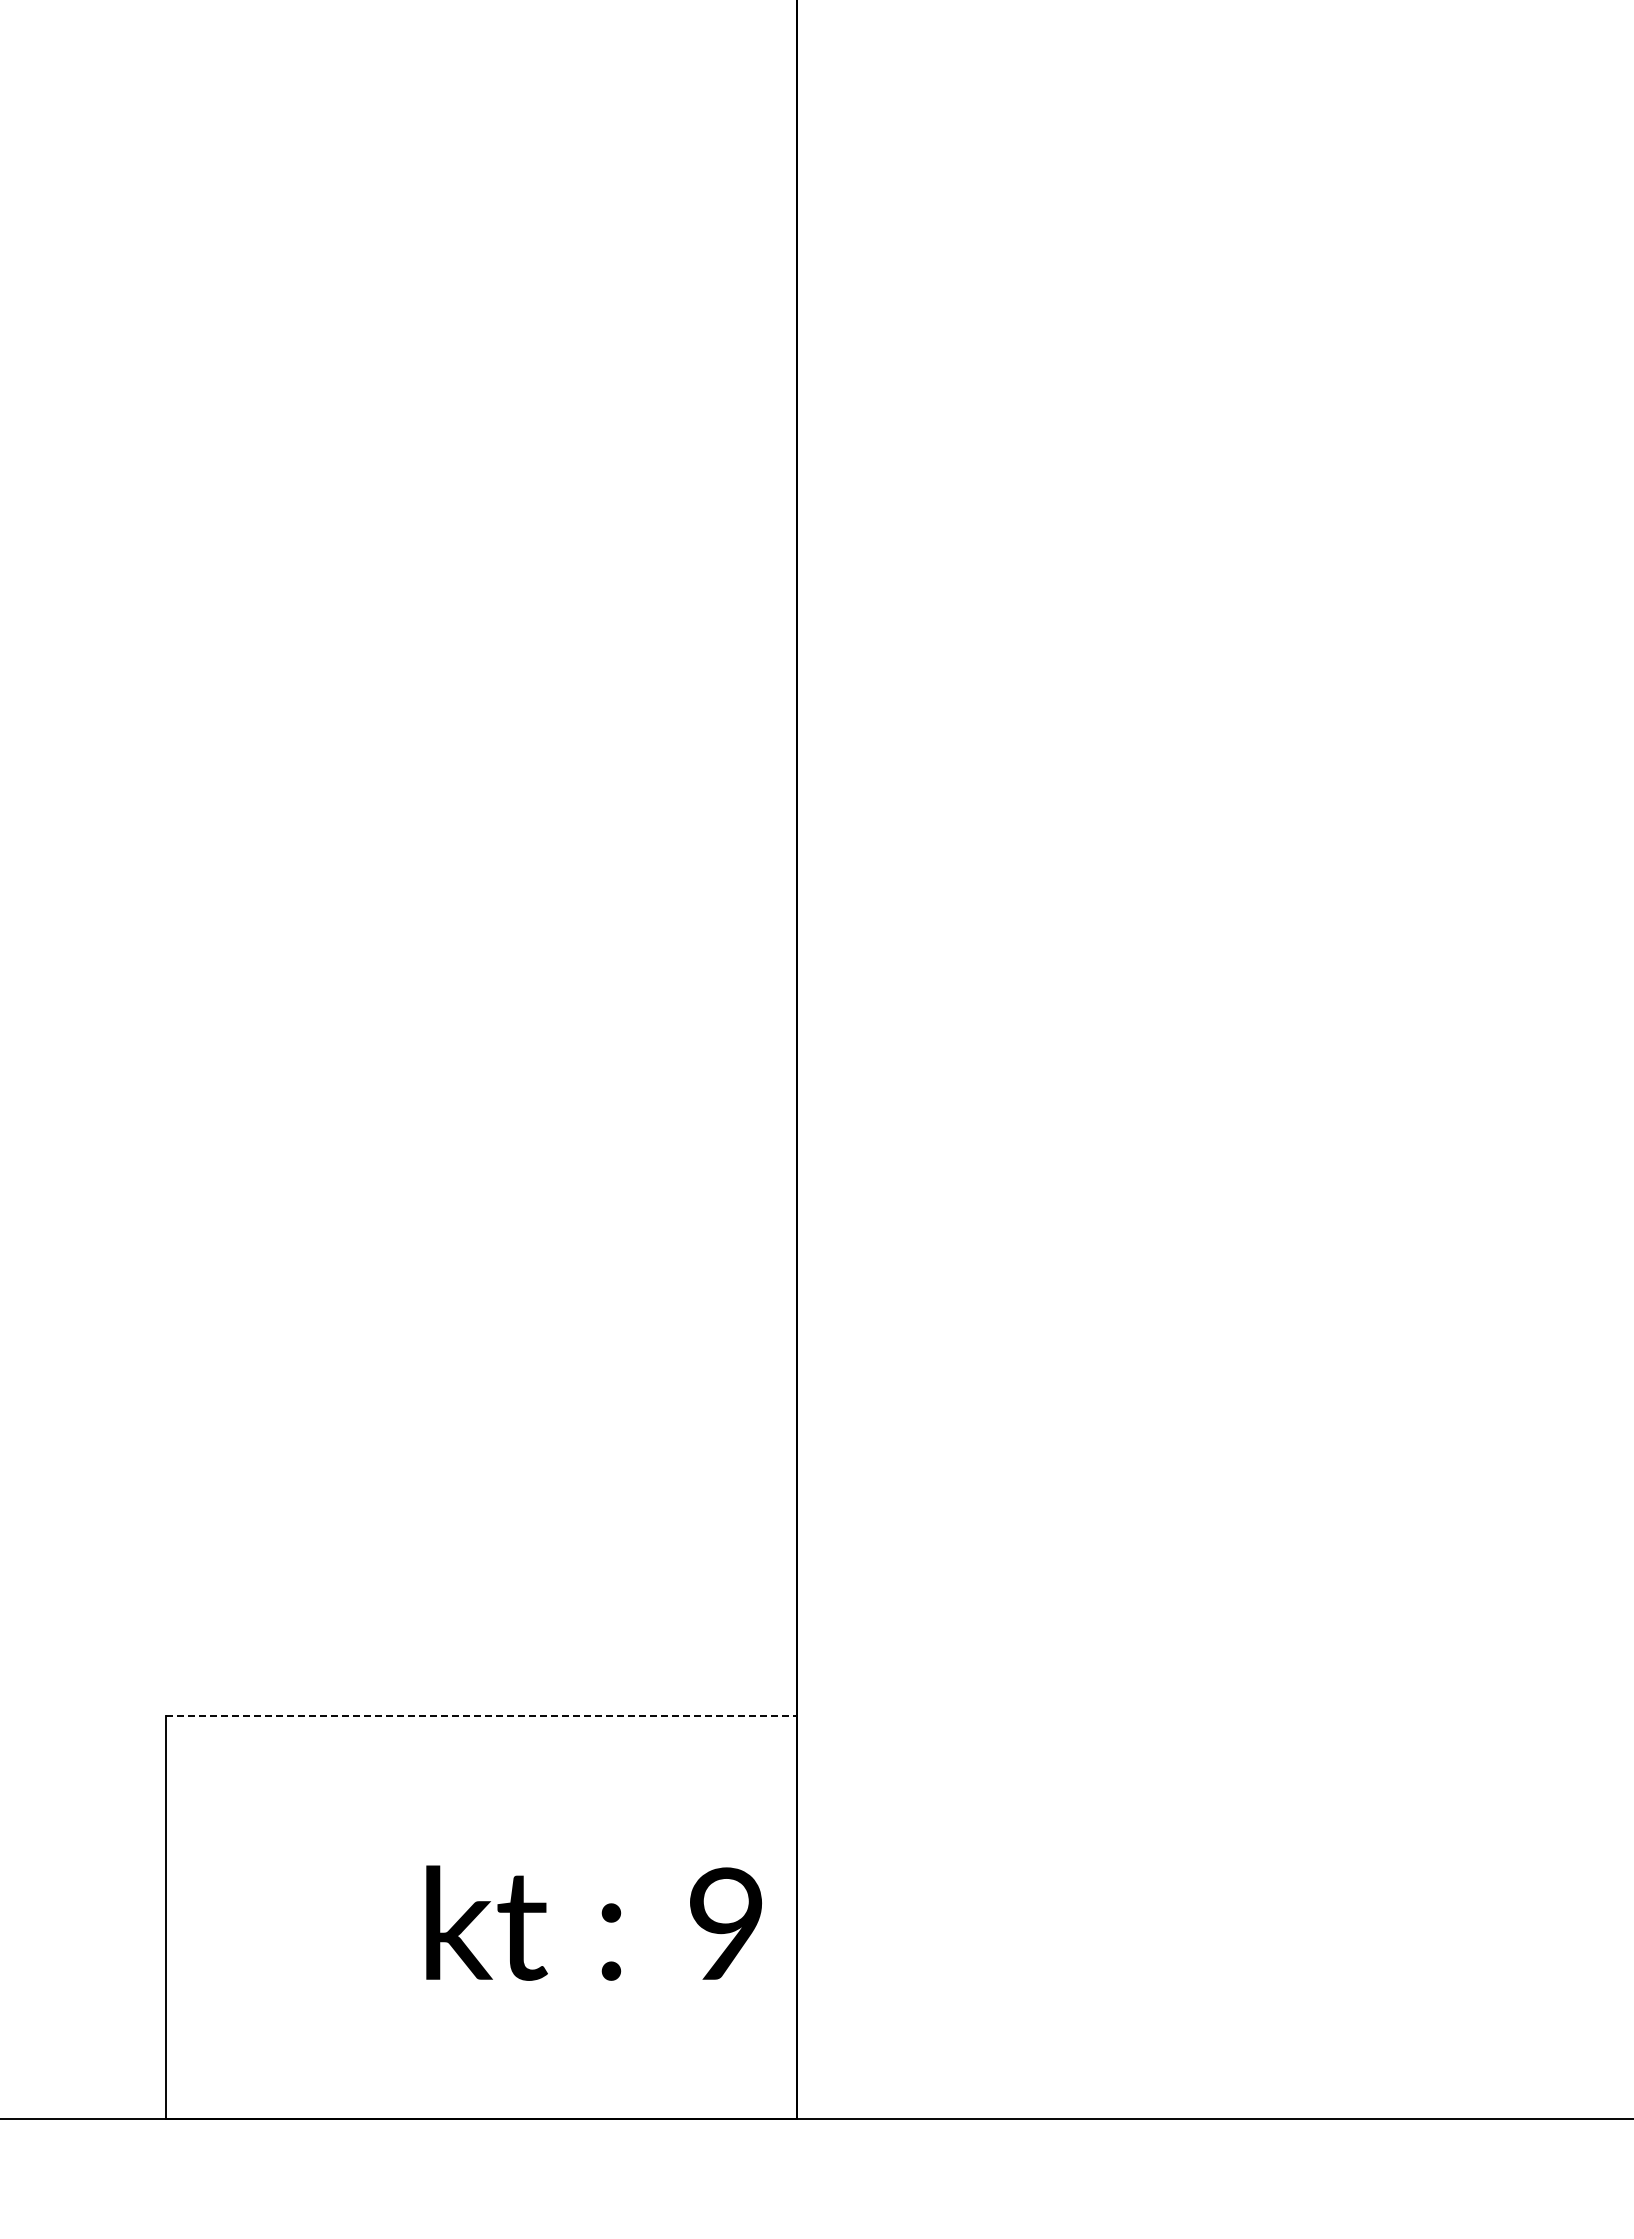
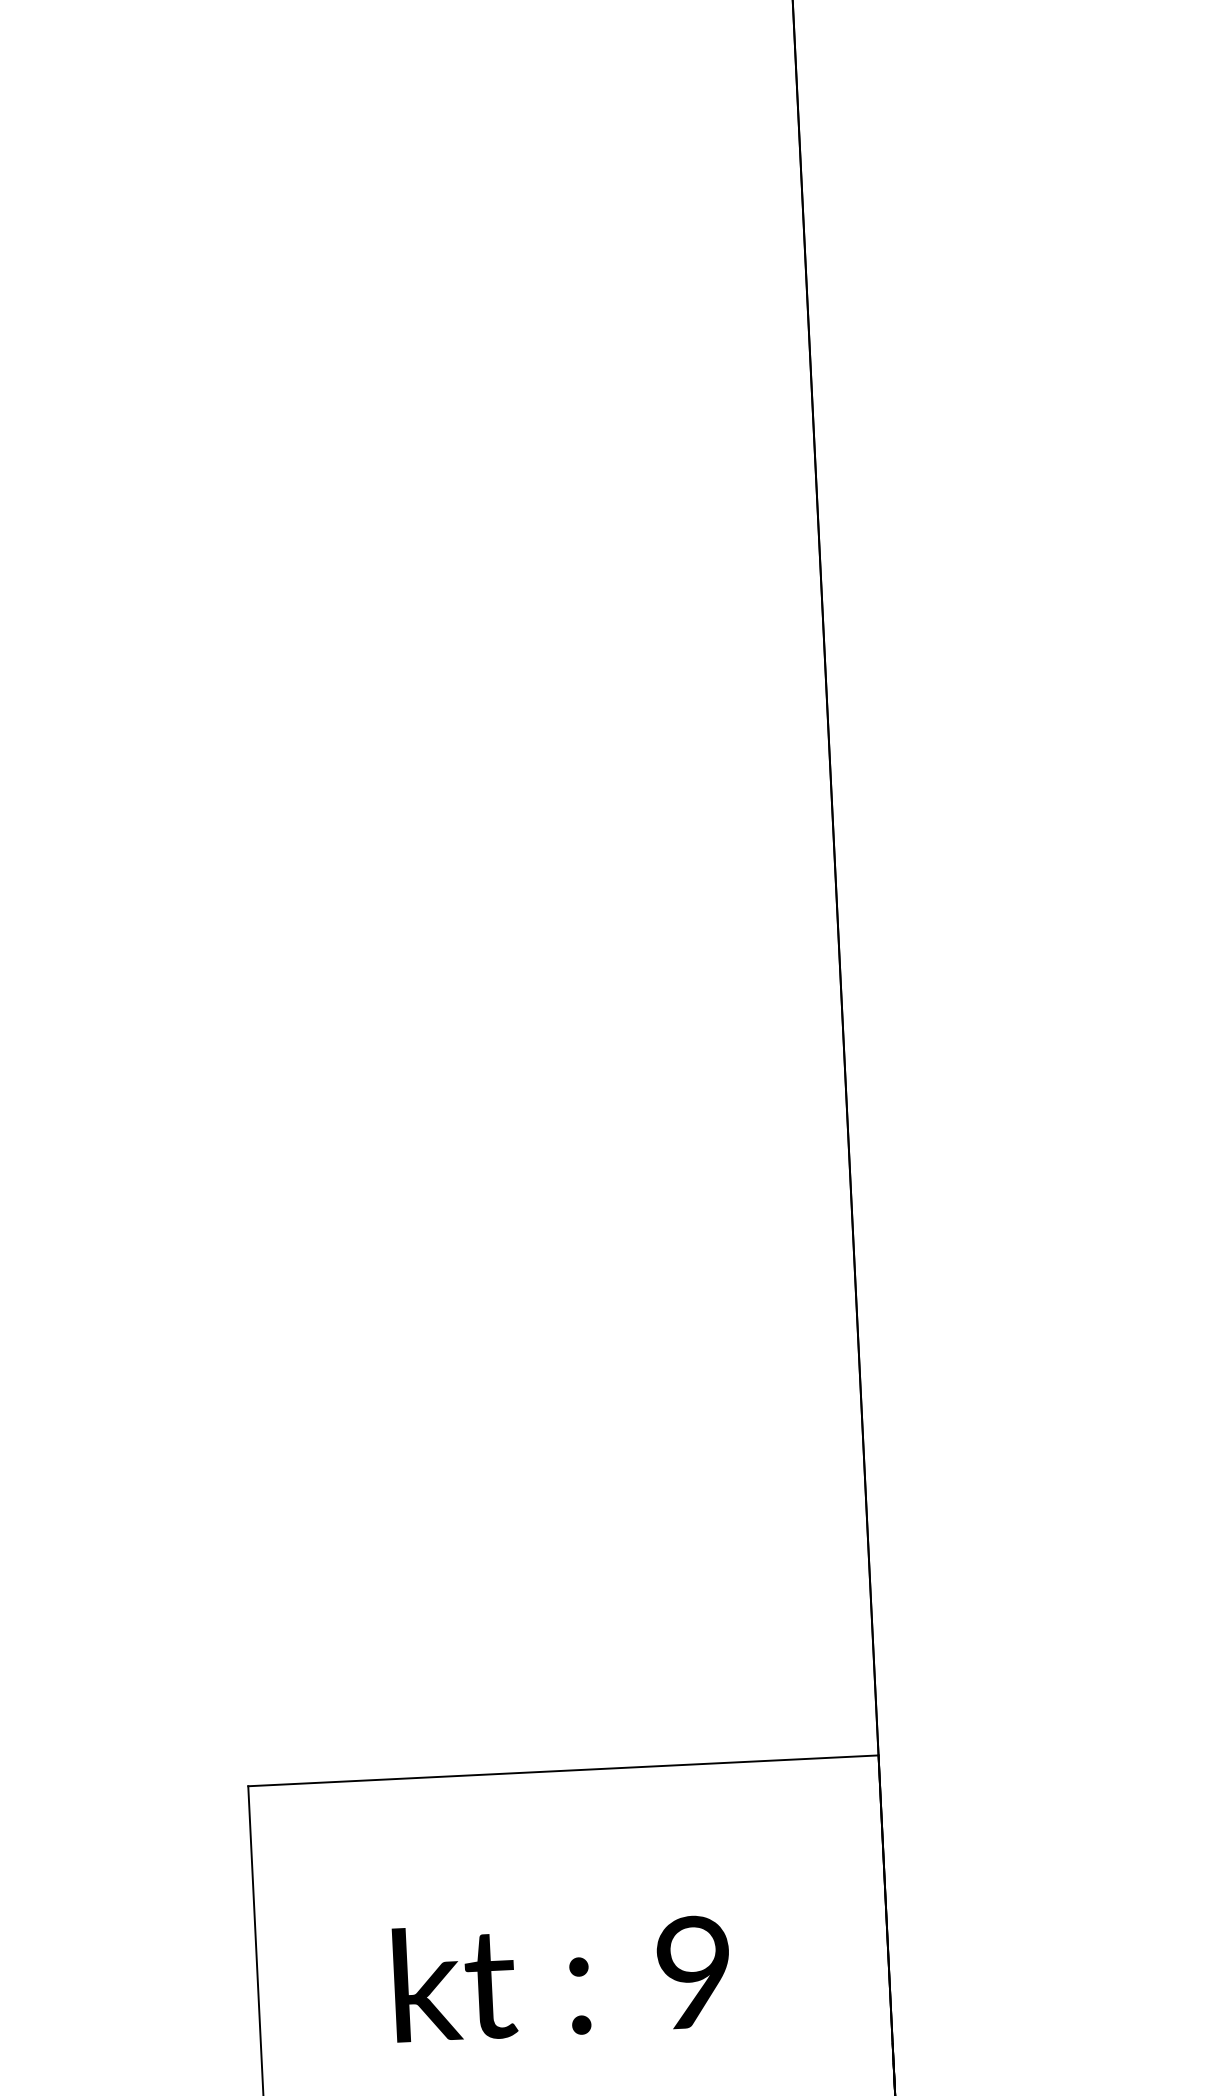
line: (481, 1716) -> (563, 1771), dashed -> solid
text: (593, 1922) -> (561, 1977), moved

